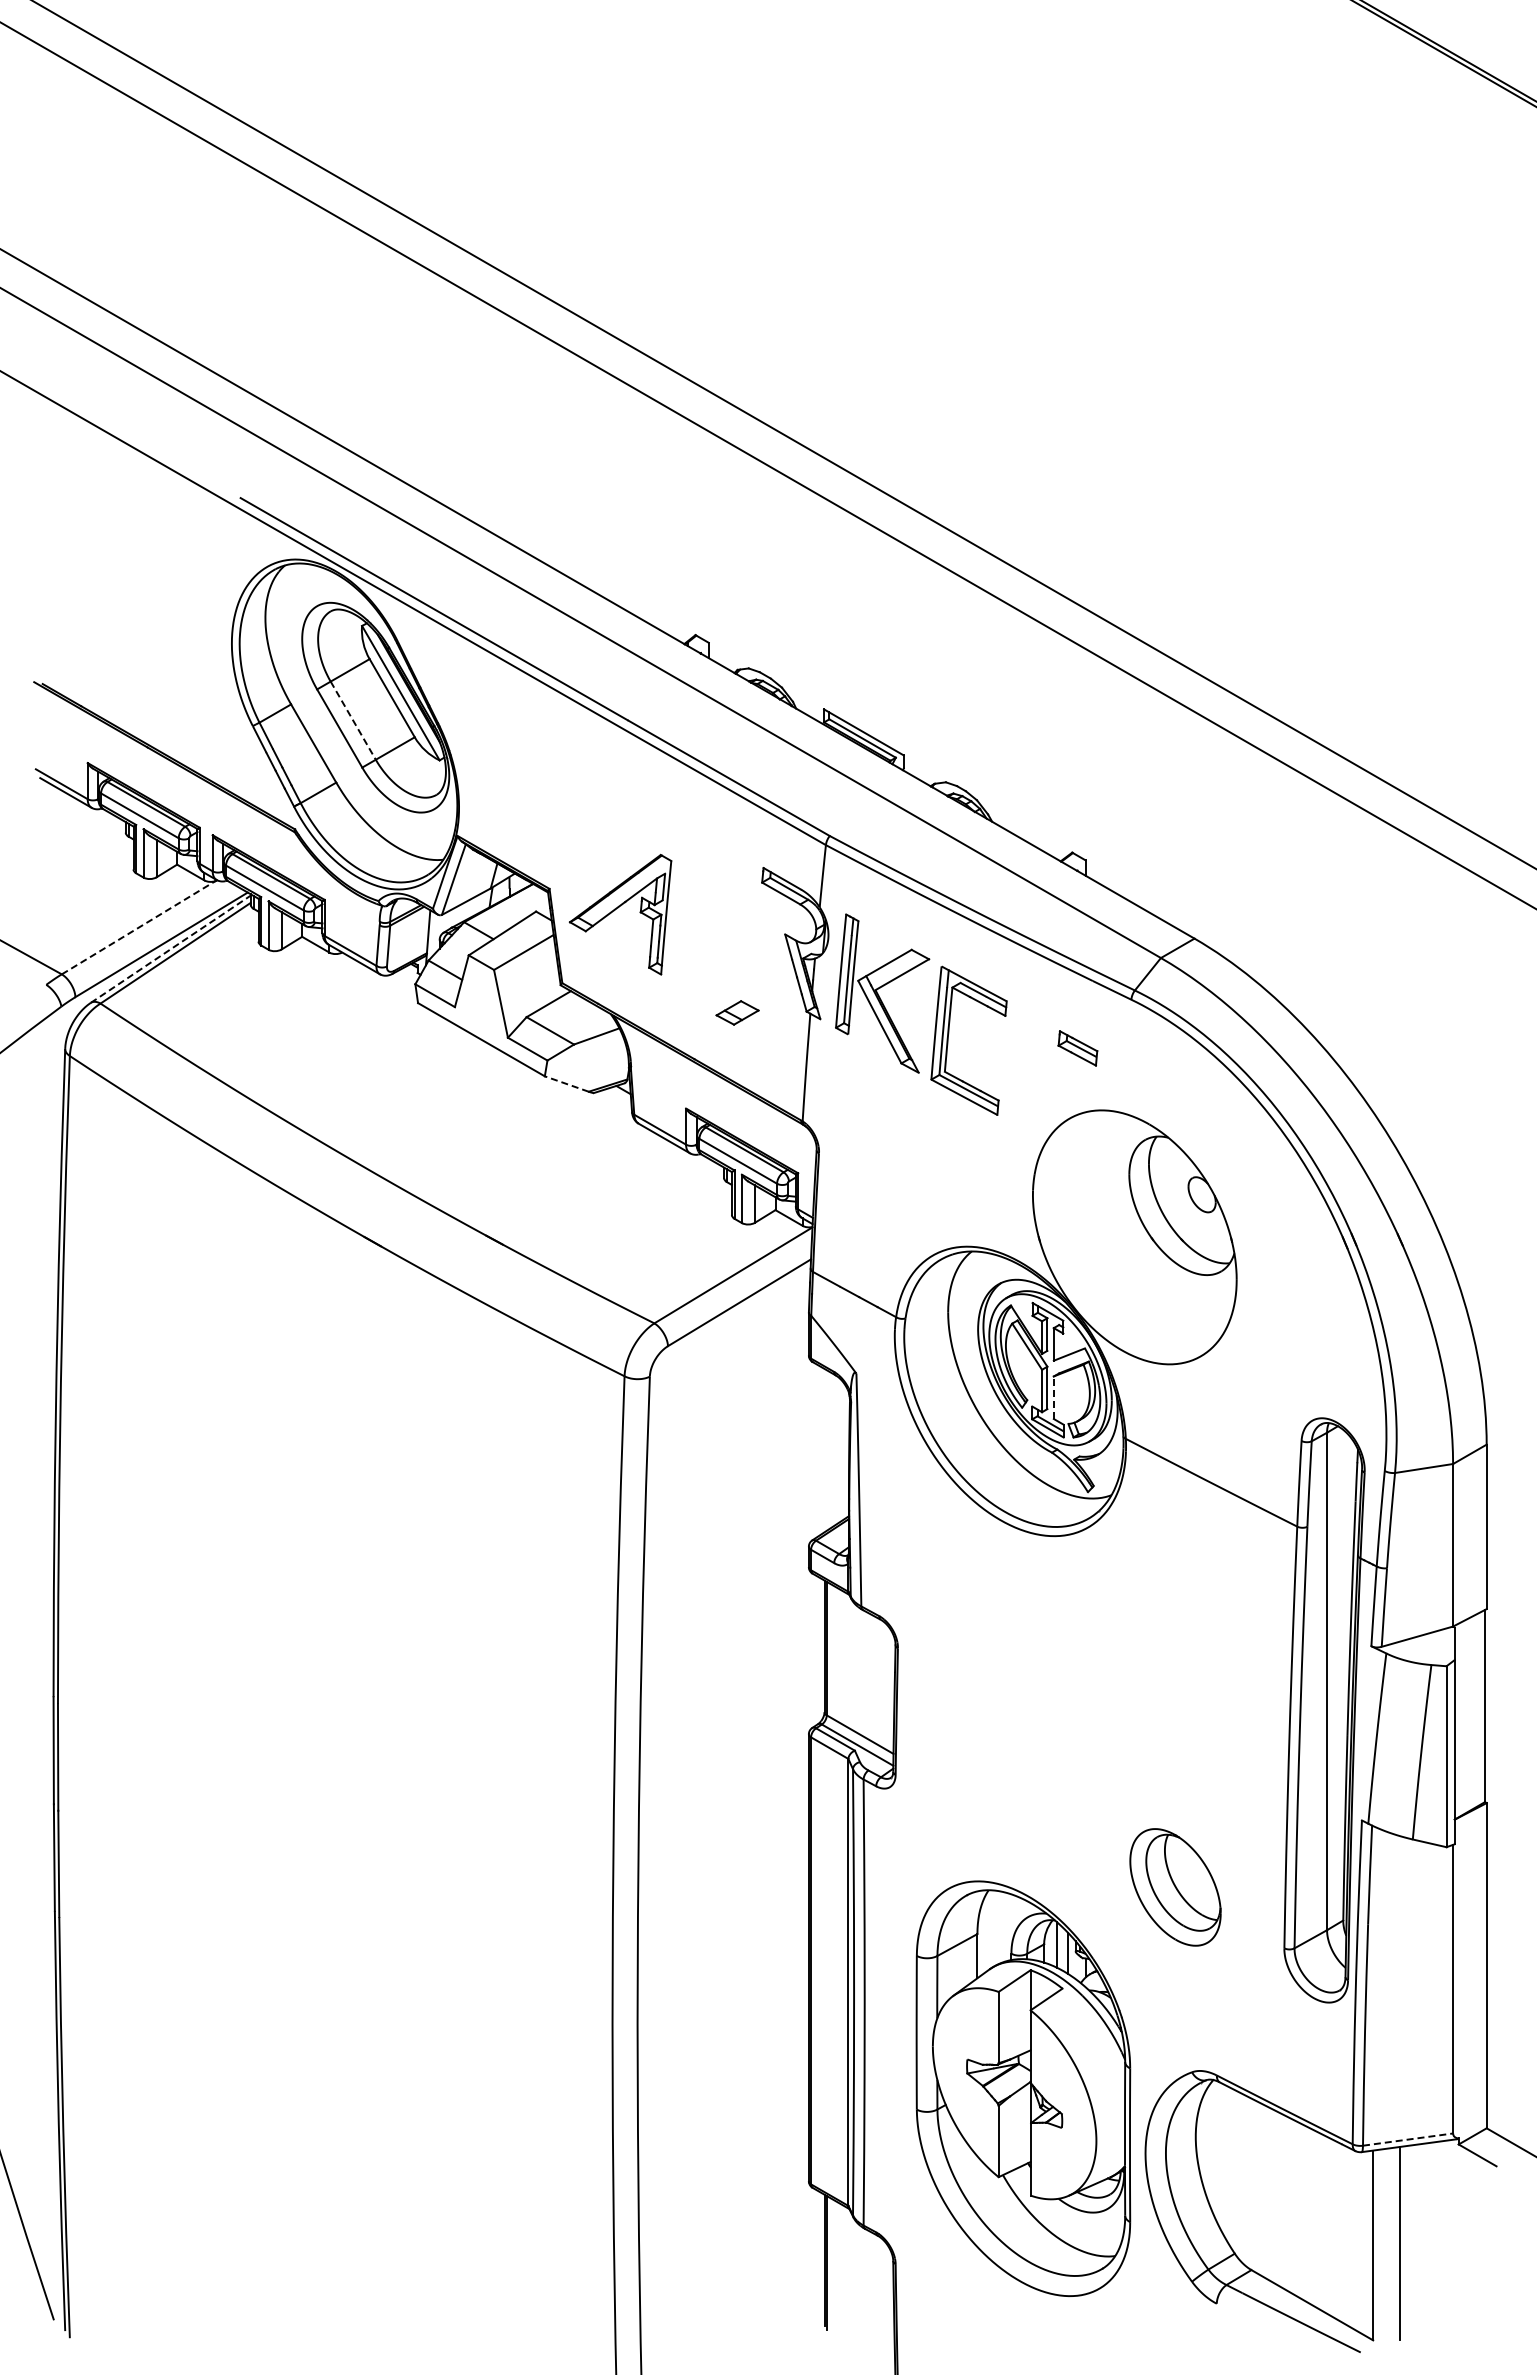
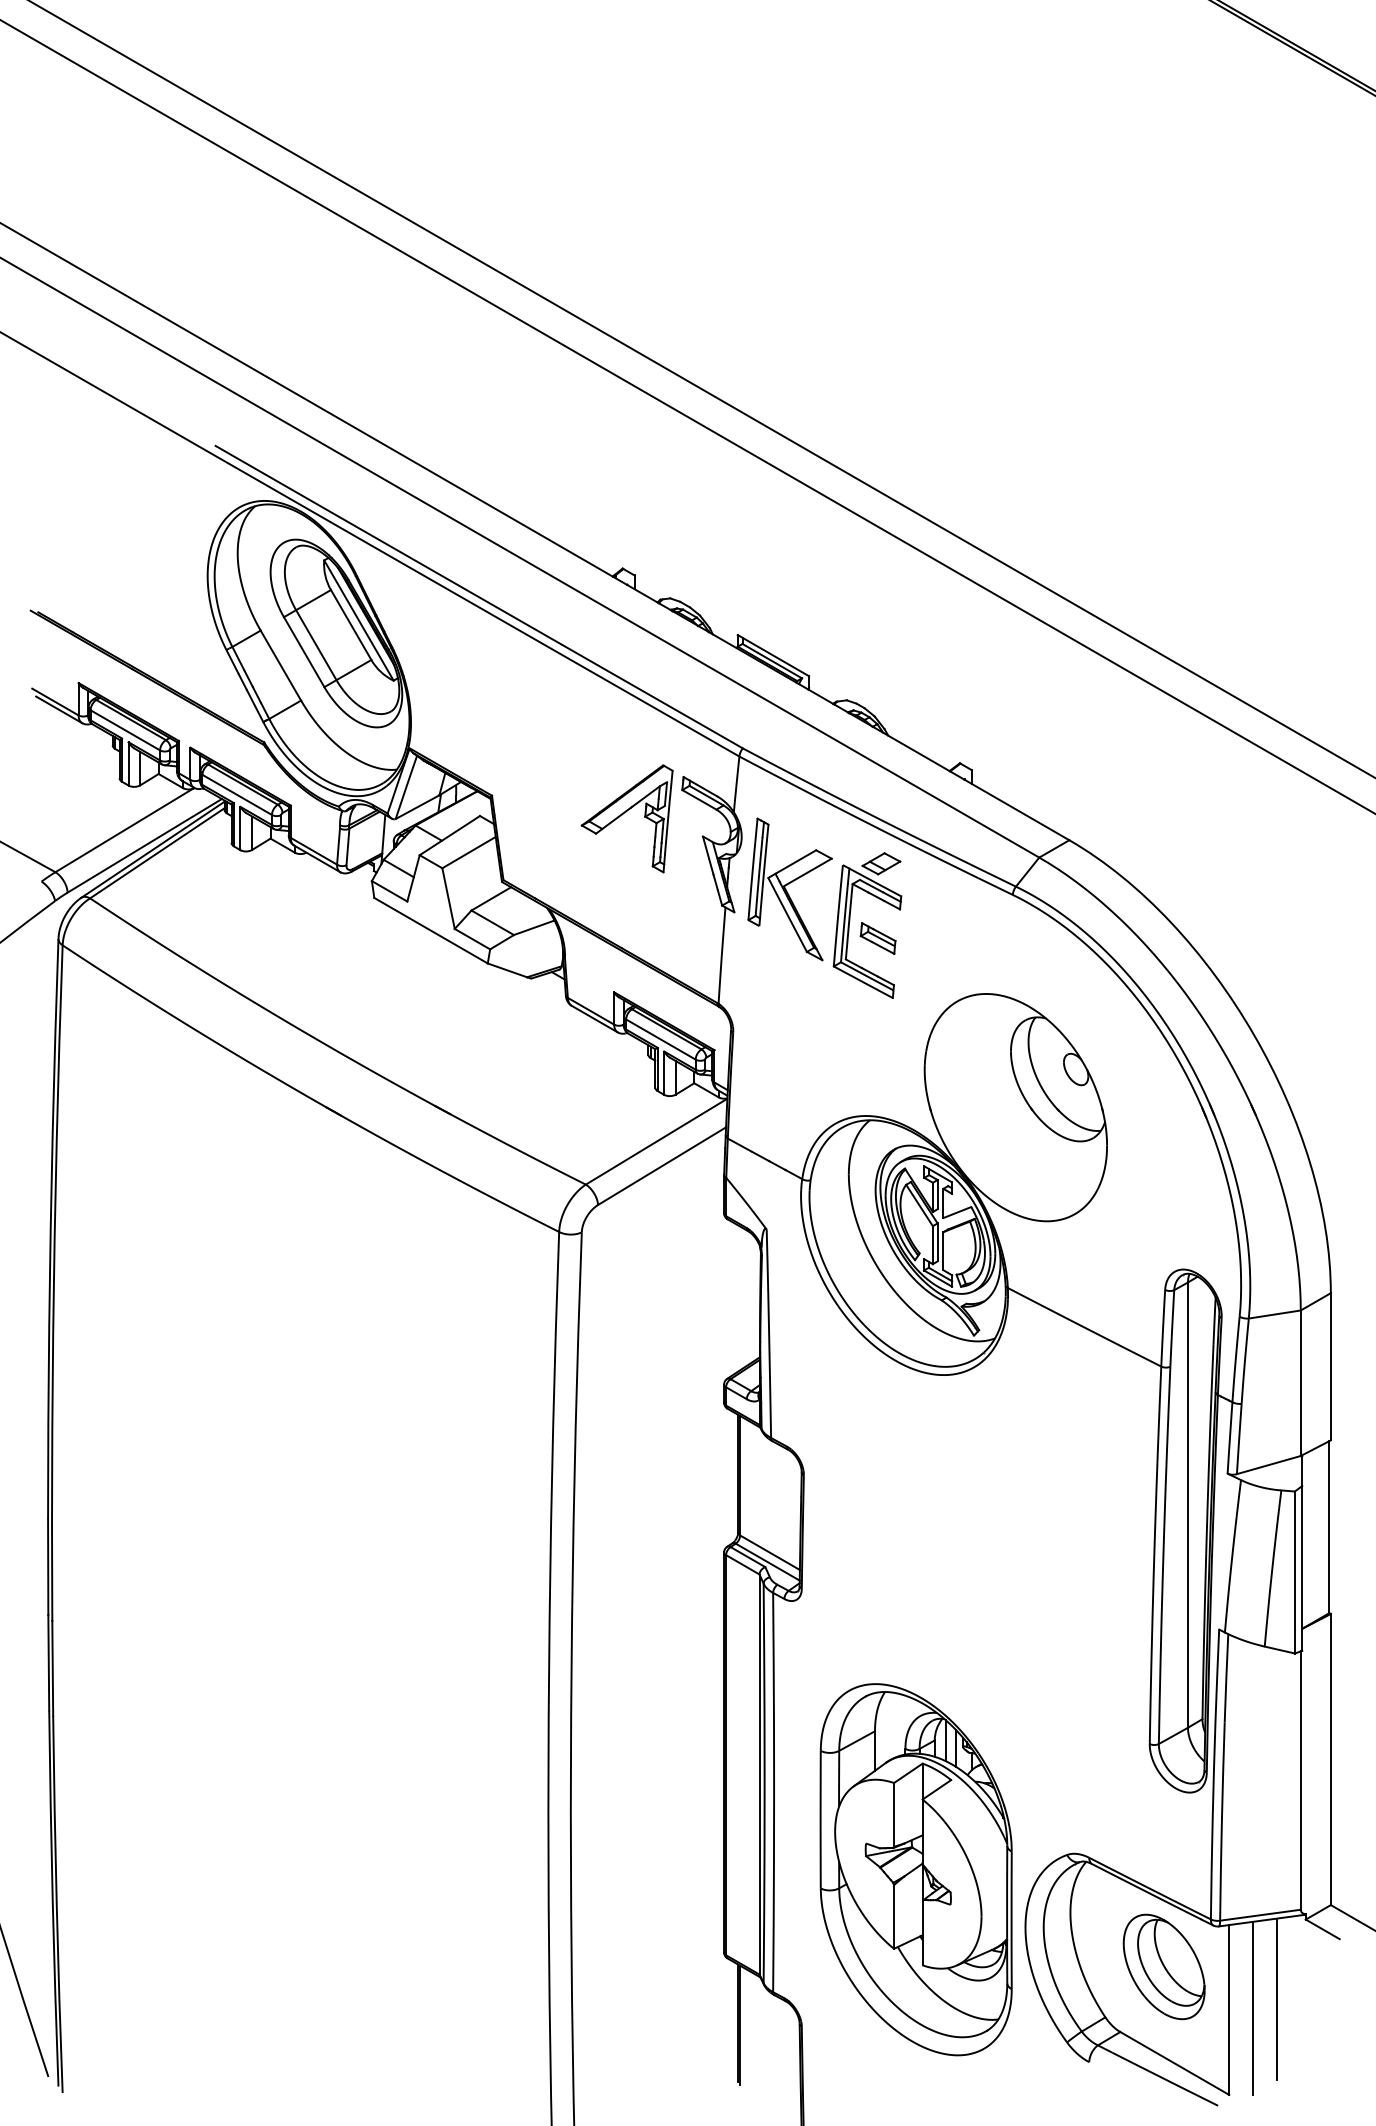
line: (353, 721) -> (316, 645), dashed -> solid
part: (618, 908) -> (625, 813), moved
line: (138, 927) -> (124, 830), dashed -> solid
line: (171, 948) -> (153, 849), dashed -> solid
part: (737, 1012) -> (881, 863), moved
part: (1077, 1048) -> (877, 938), moved
line: (566, 1083) -> (507, 969), dashed -> solid
line: (1053, 1397) -> (943, 1250), dashed -> solid
part: (1175, 1887) -> (1164, 1967), moved
line: (1408, 2139) -> (1260, 1915), dashed -> solid
line: (1426, 2233) -> (1276, 1999), added

